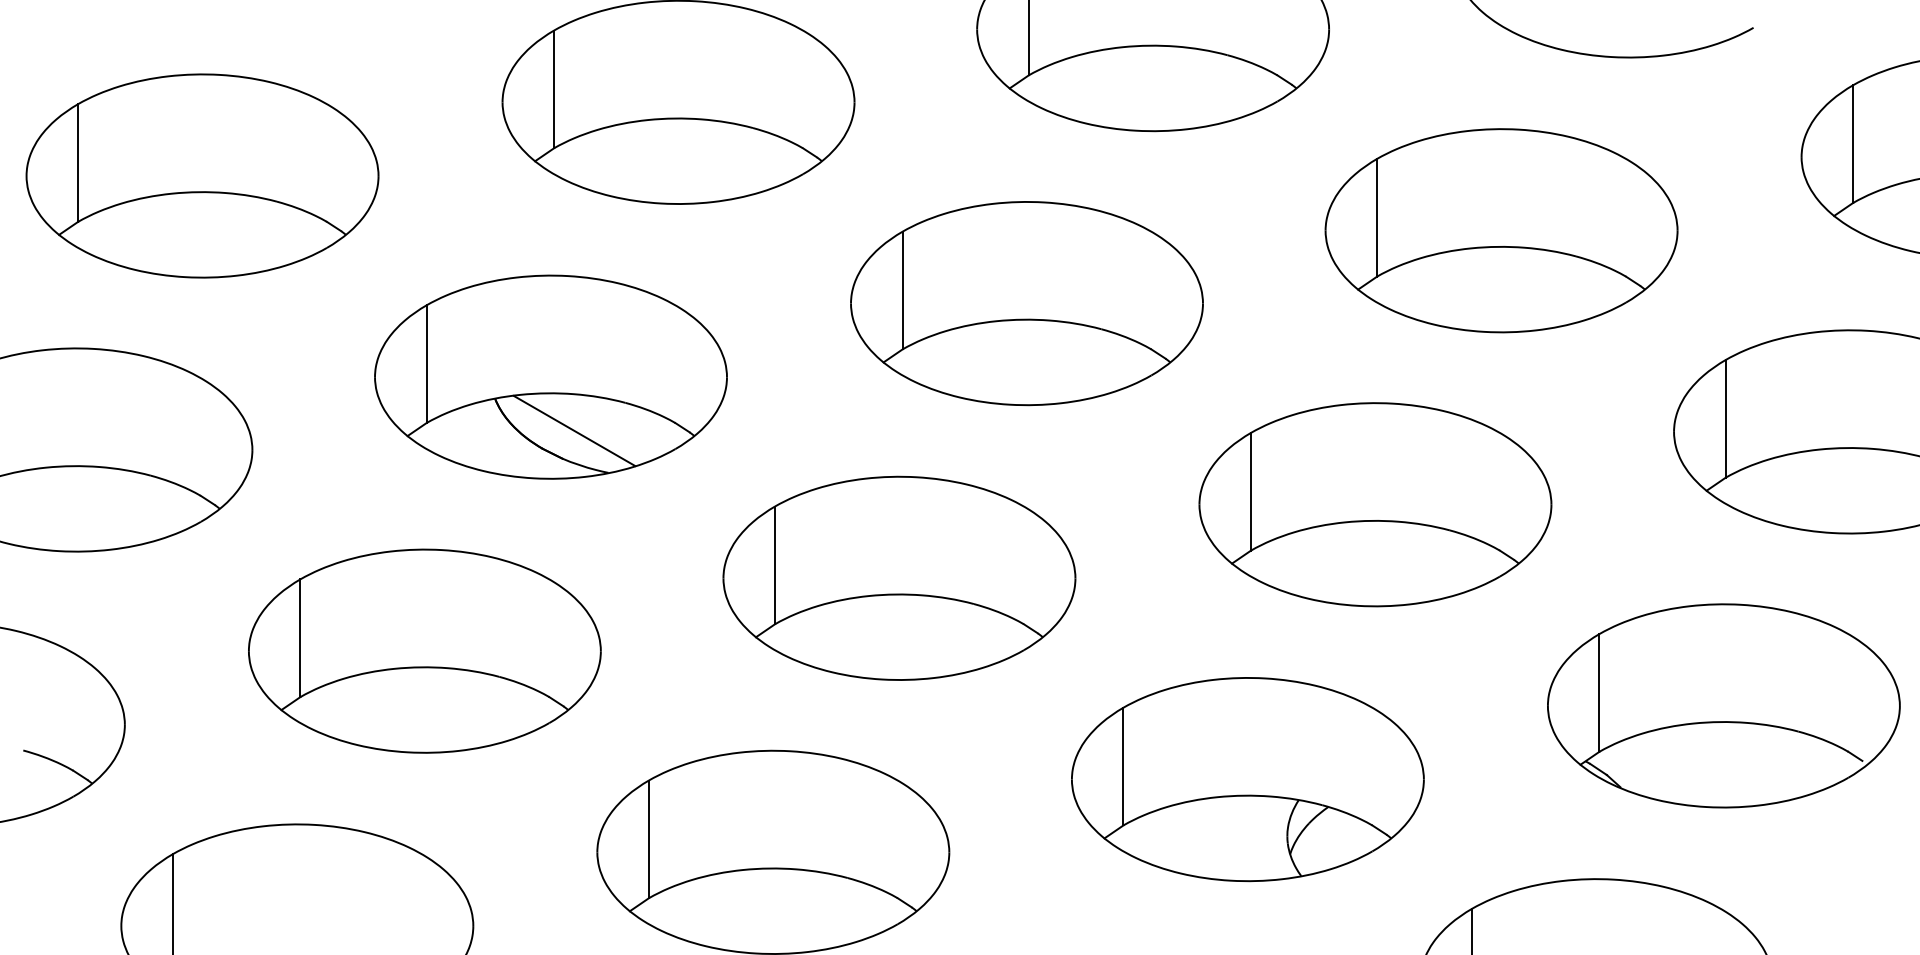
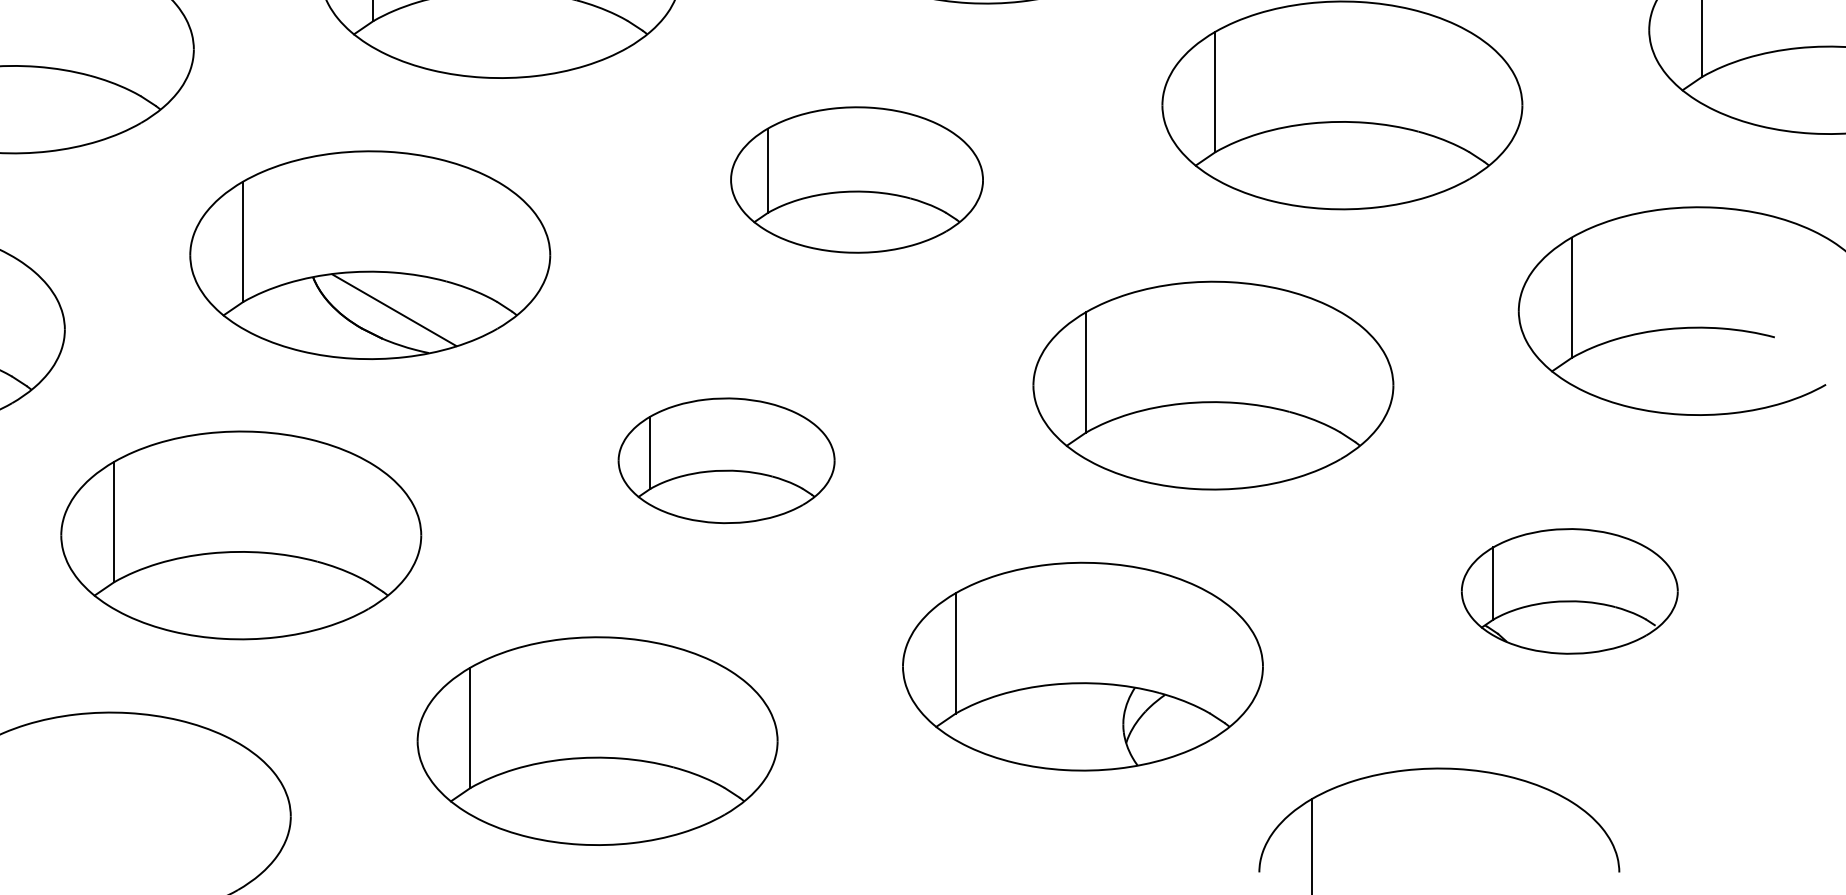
part: (1026, 303) -> (856, 179), size x0.7
part: (899, 577) -> (726, 460), size x0.6
part: (1723, 705) -> (1569, 590), size x0.6

